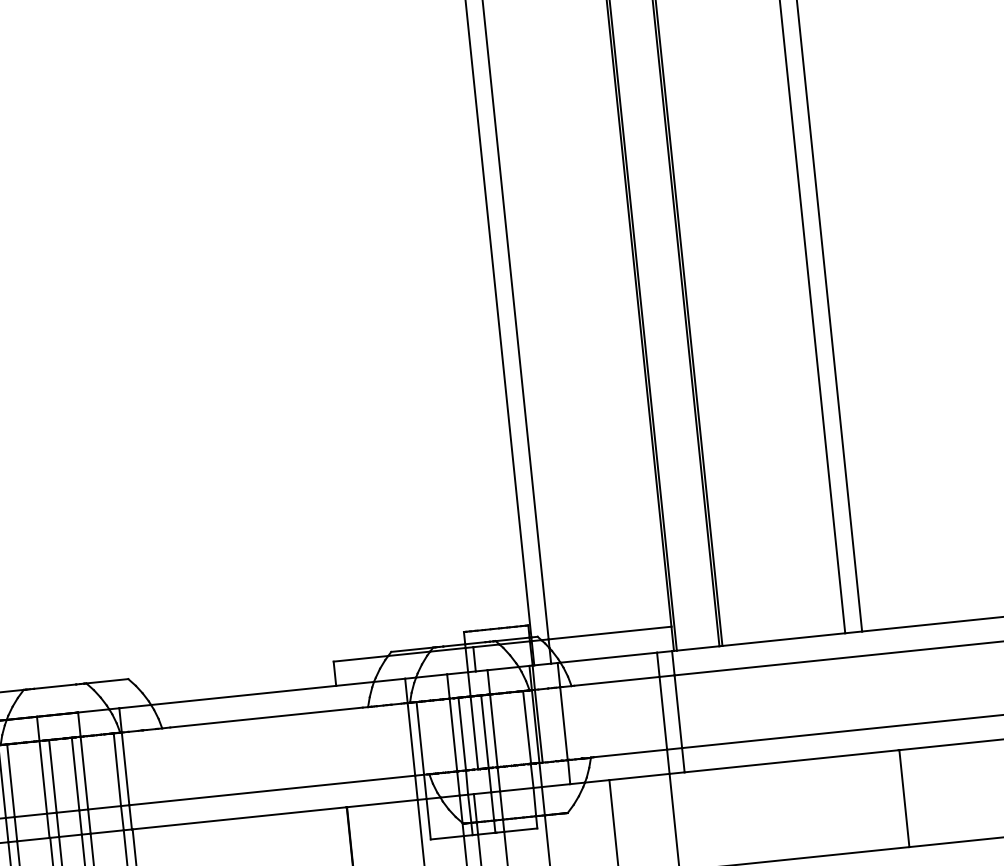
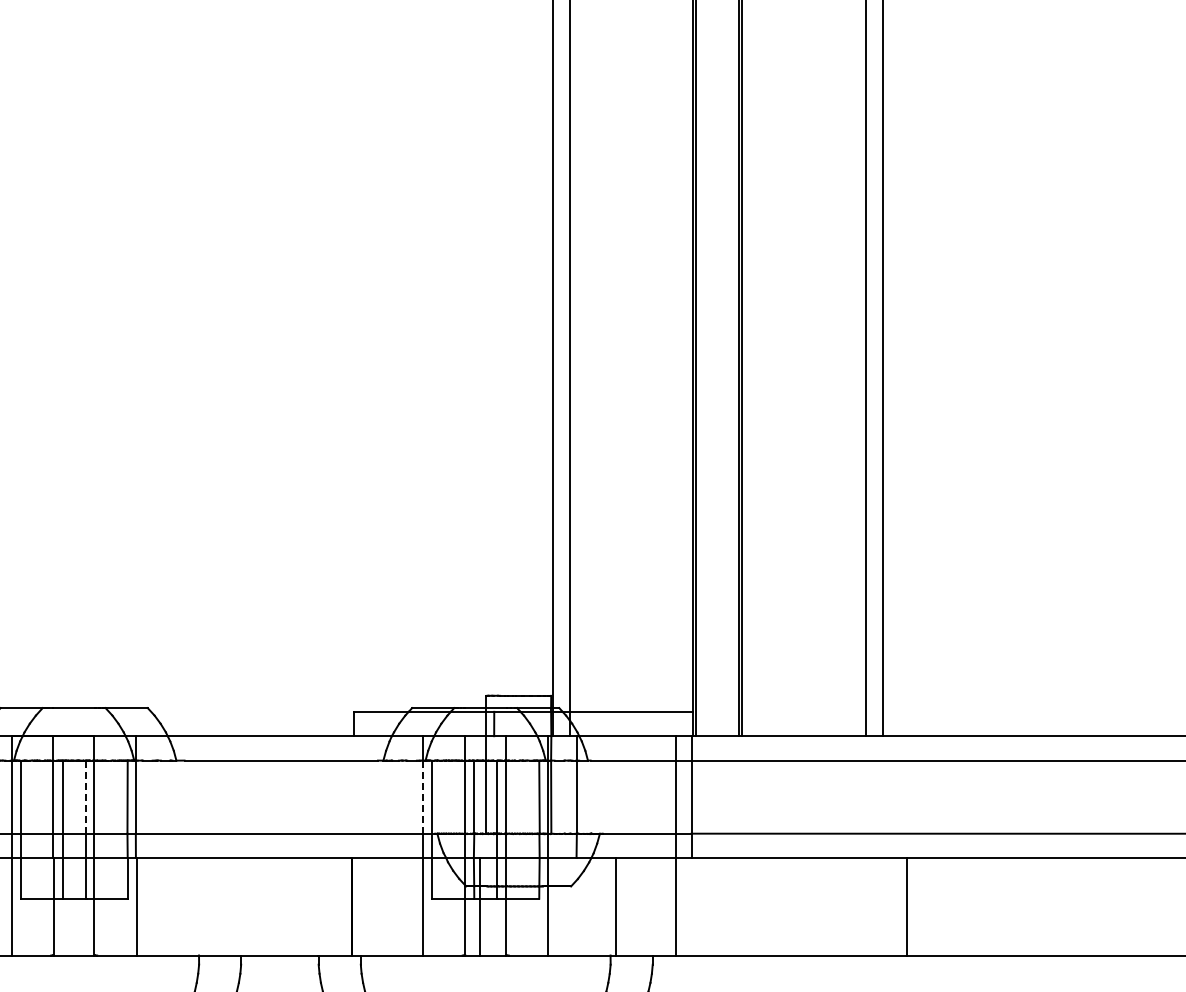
line: (411, 739) -> (423, 797), solid -> dashed
line: (75, 774) -> (85, 797), solid -> dashed

